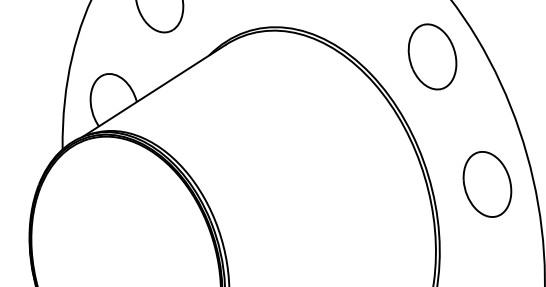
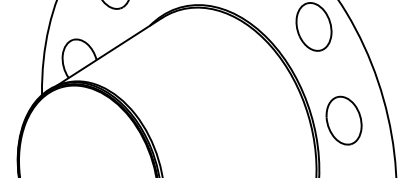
part: (487, 184) -> (344, 120), moved

